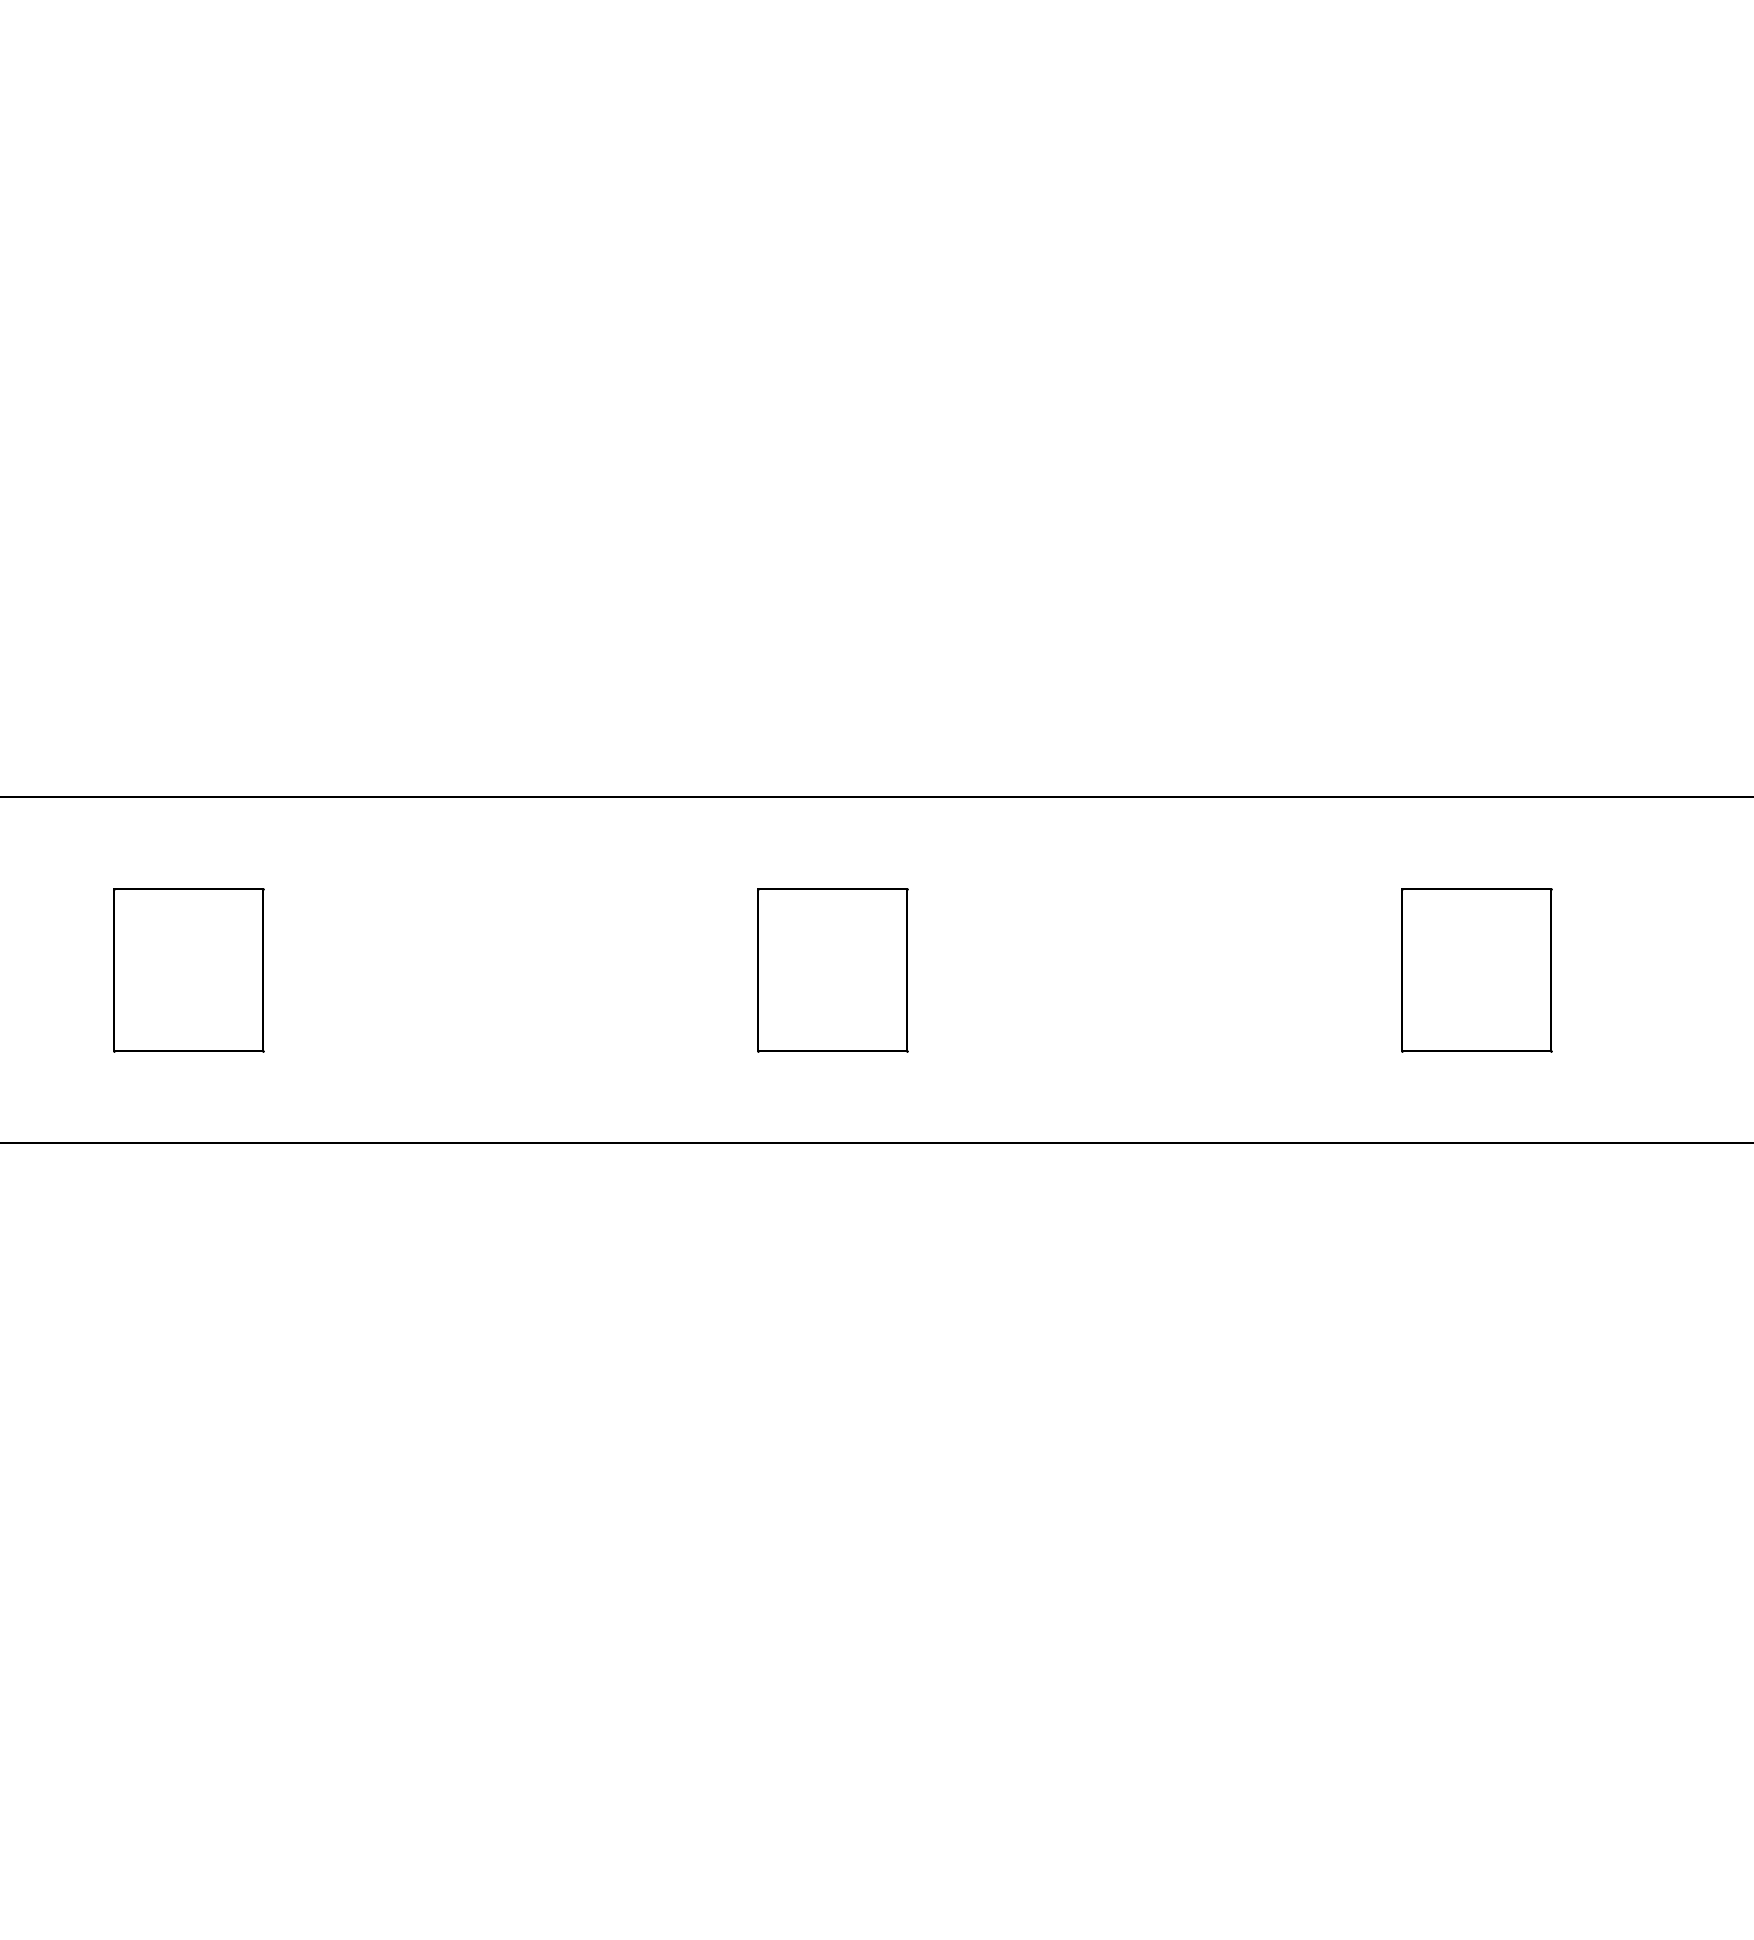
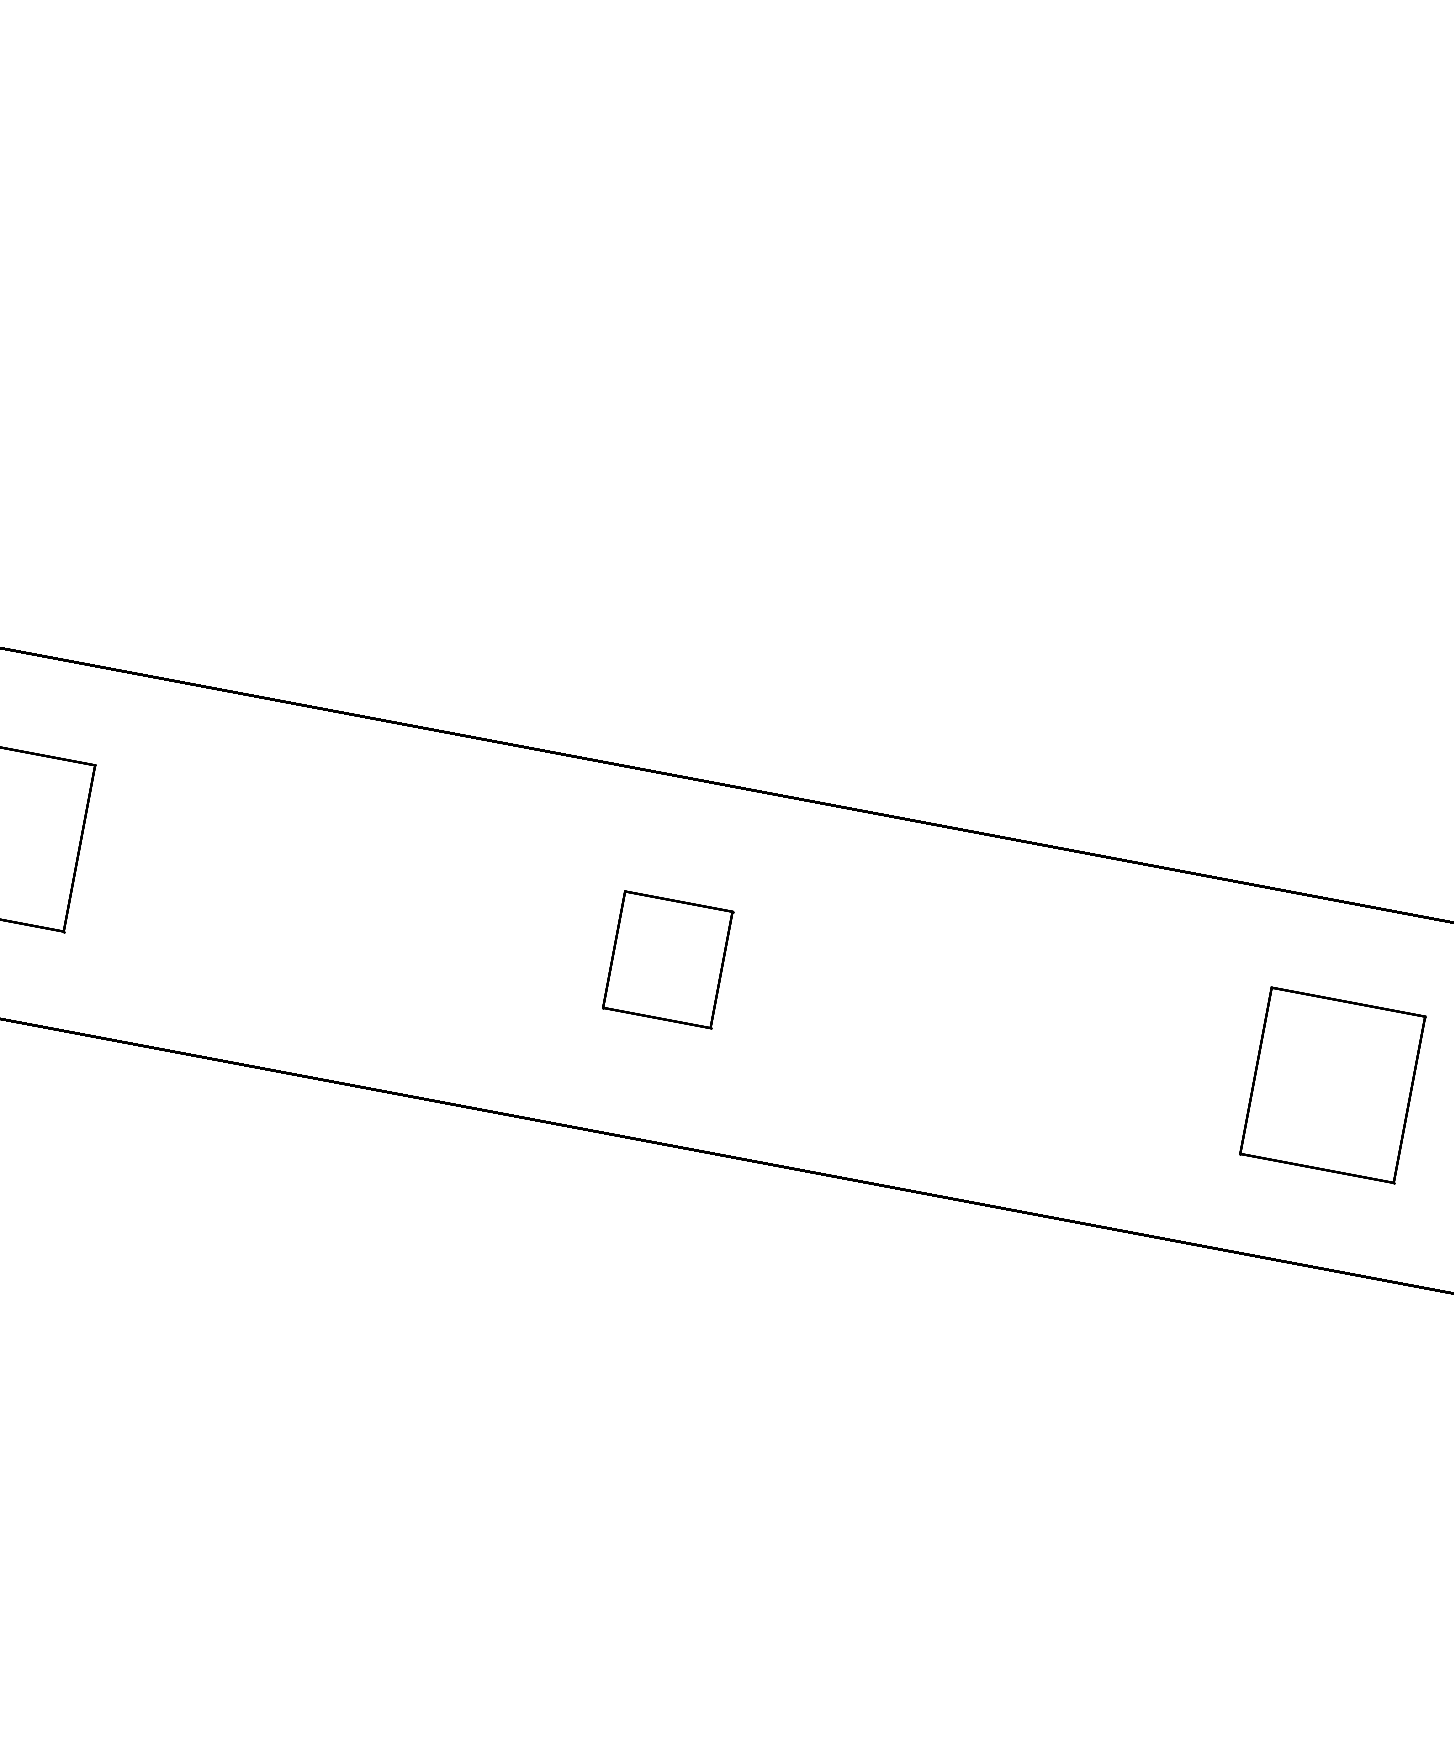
part: (832, 970) -> (667, 960), size x0.7

